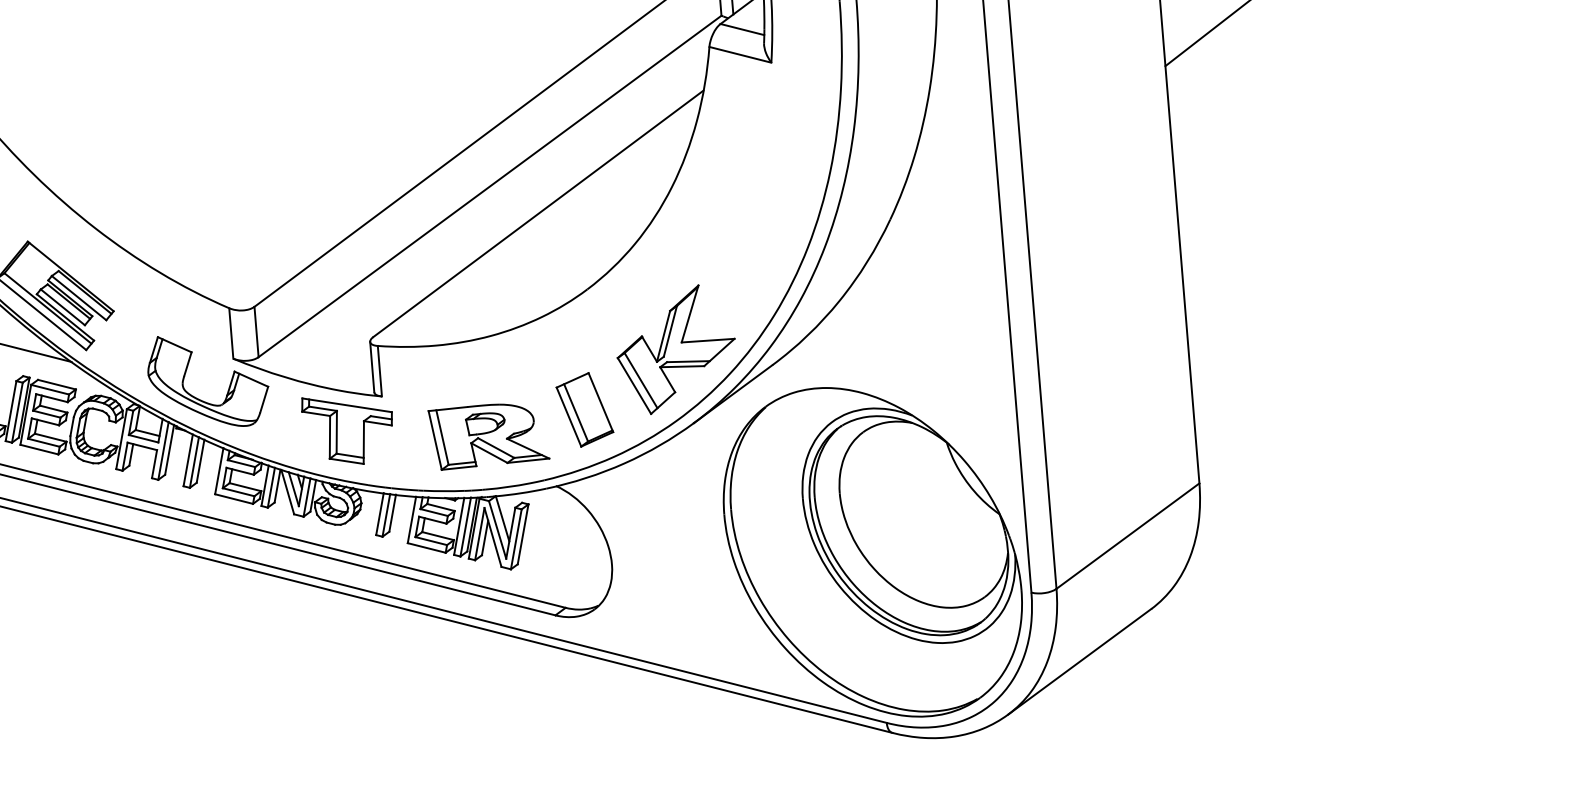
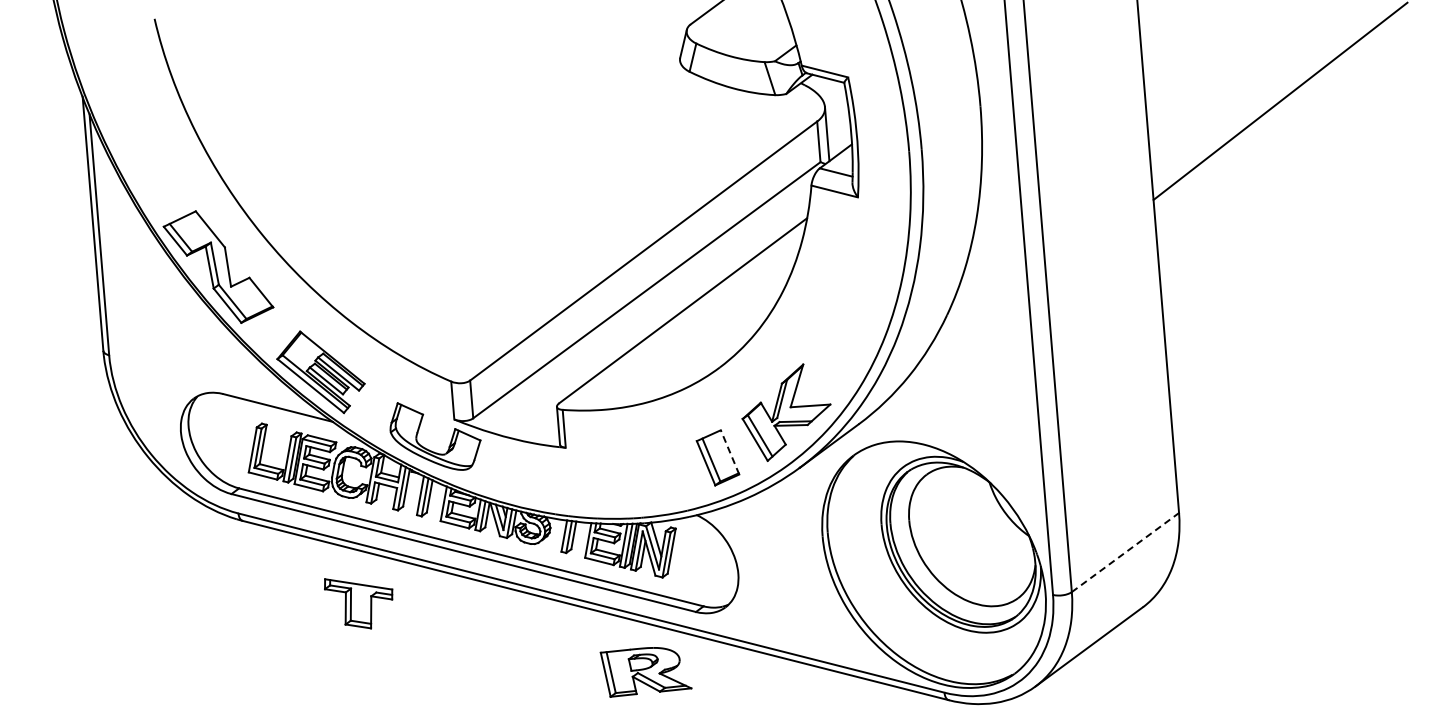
line: (601, 402) -> (730, 452), solid -> dashed
part: (346, 430) -> (358, 603), moved
part: (488, 437) -> (645, 672), moved
line: (1128, 536) -> (1125, 552), solid -> dashed

